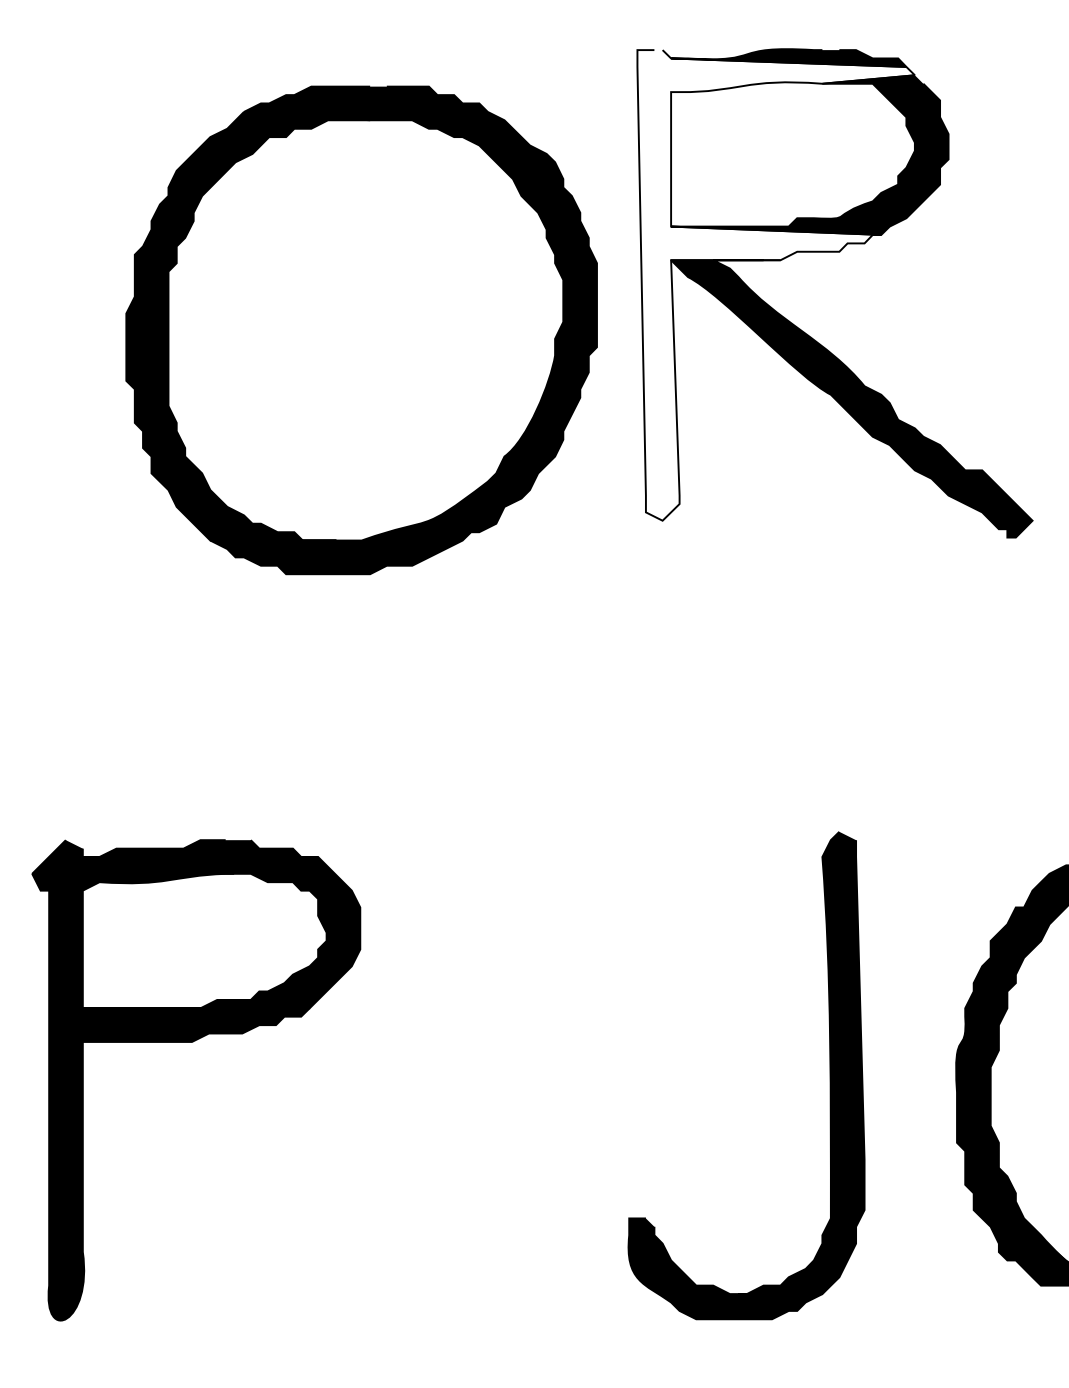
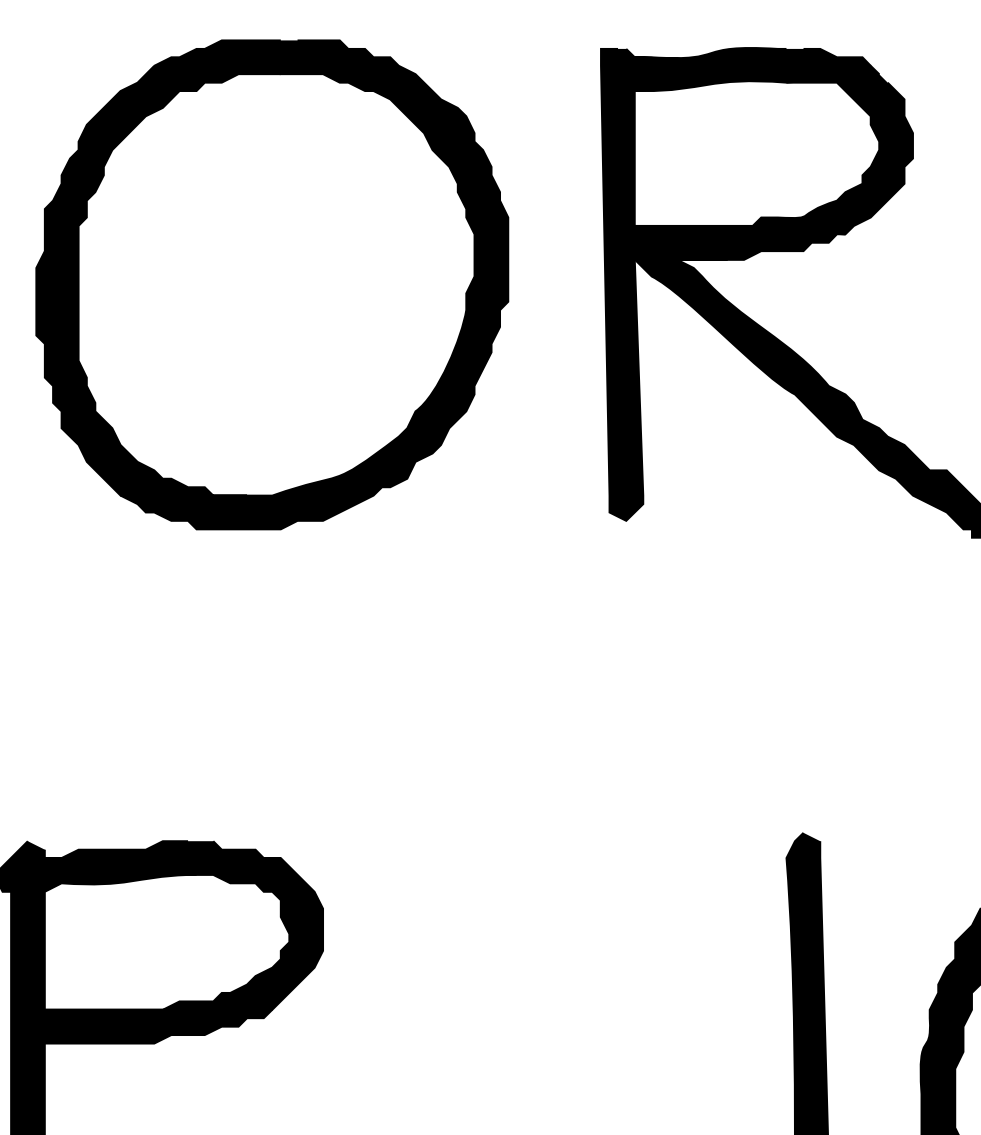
fill: (775, 285) -> (739, 284), added
part: (361, 330) -> (272, 284), moved

